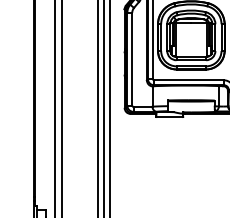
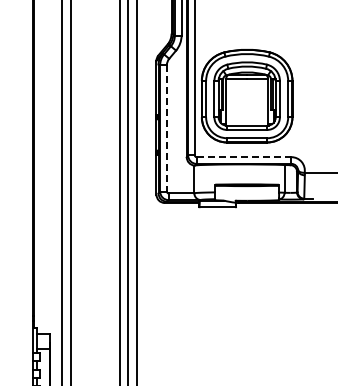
line: (132, 59) -> (166, 128), solid -> dashed
line: (189, 80) -> (244, 157), solid -> dashed

